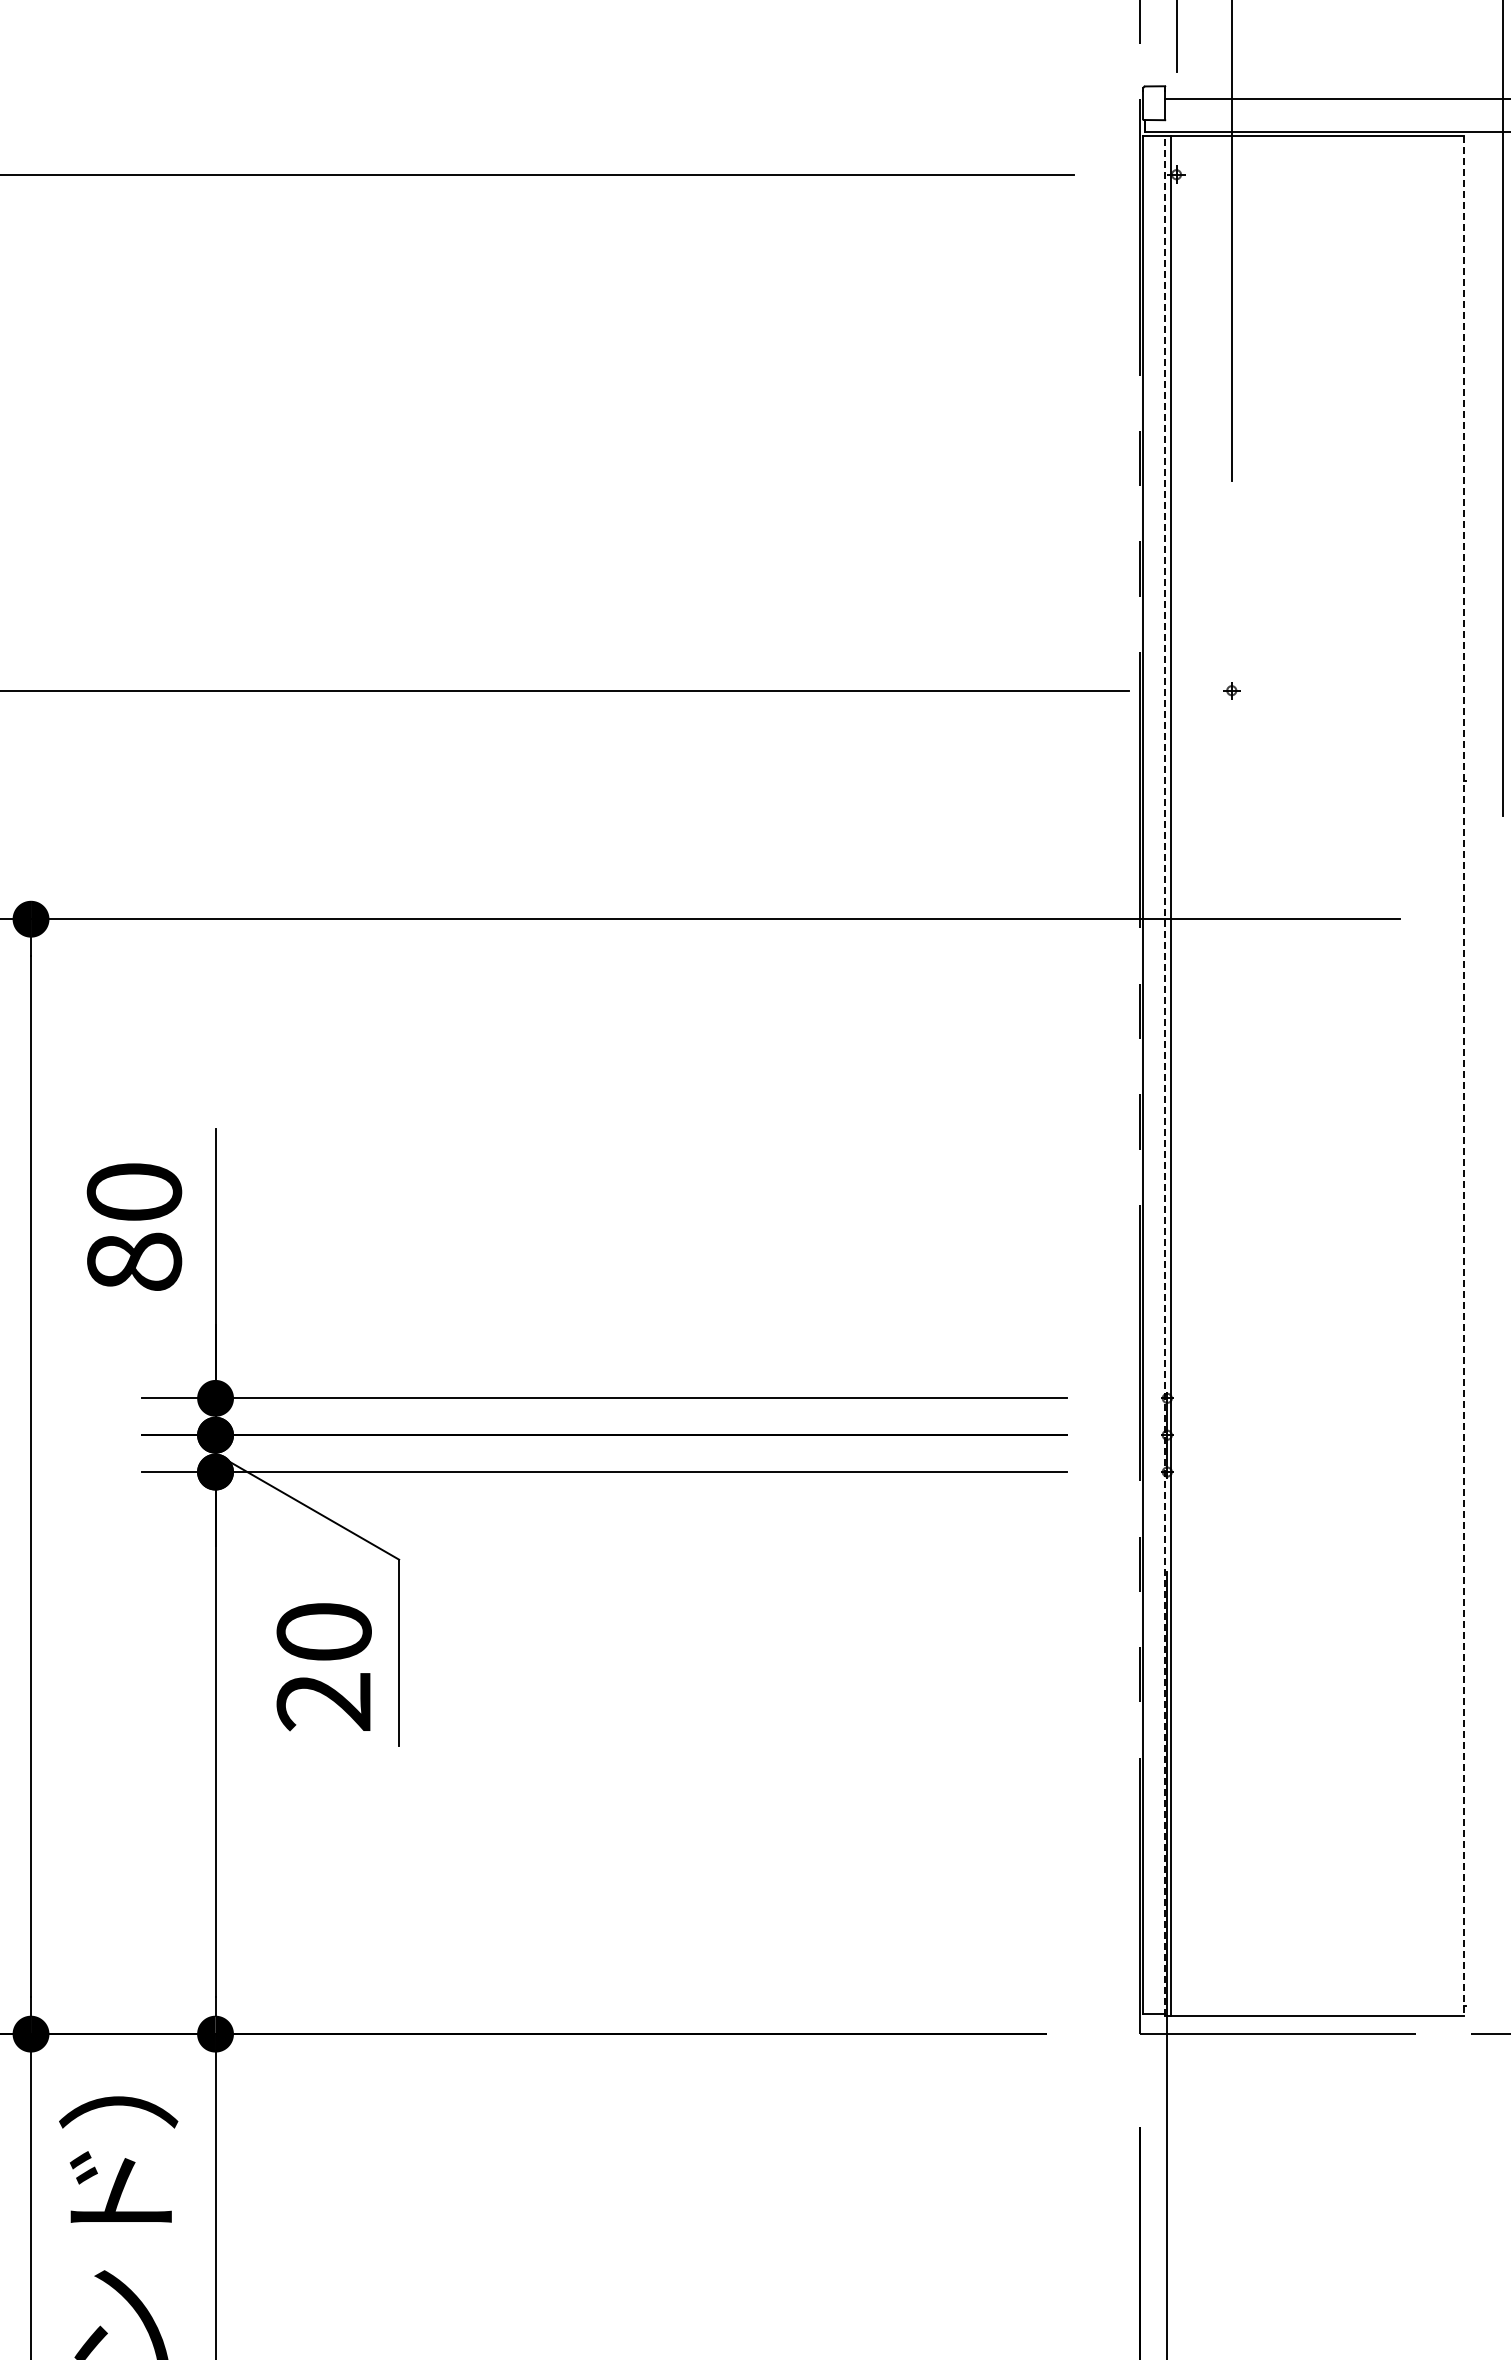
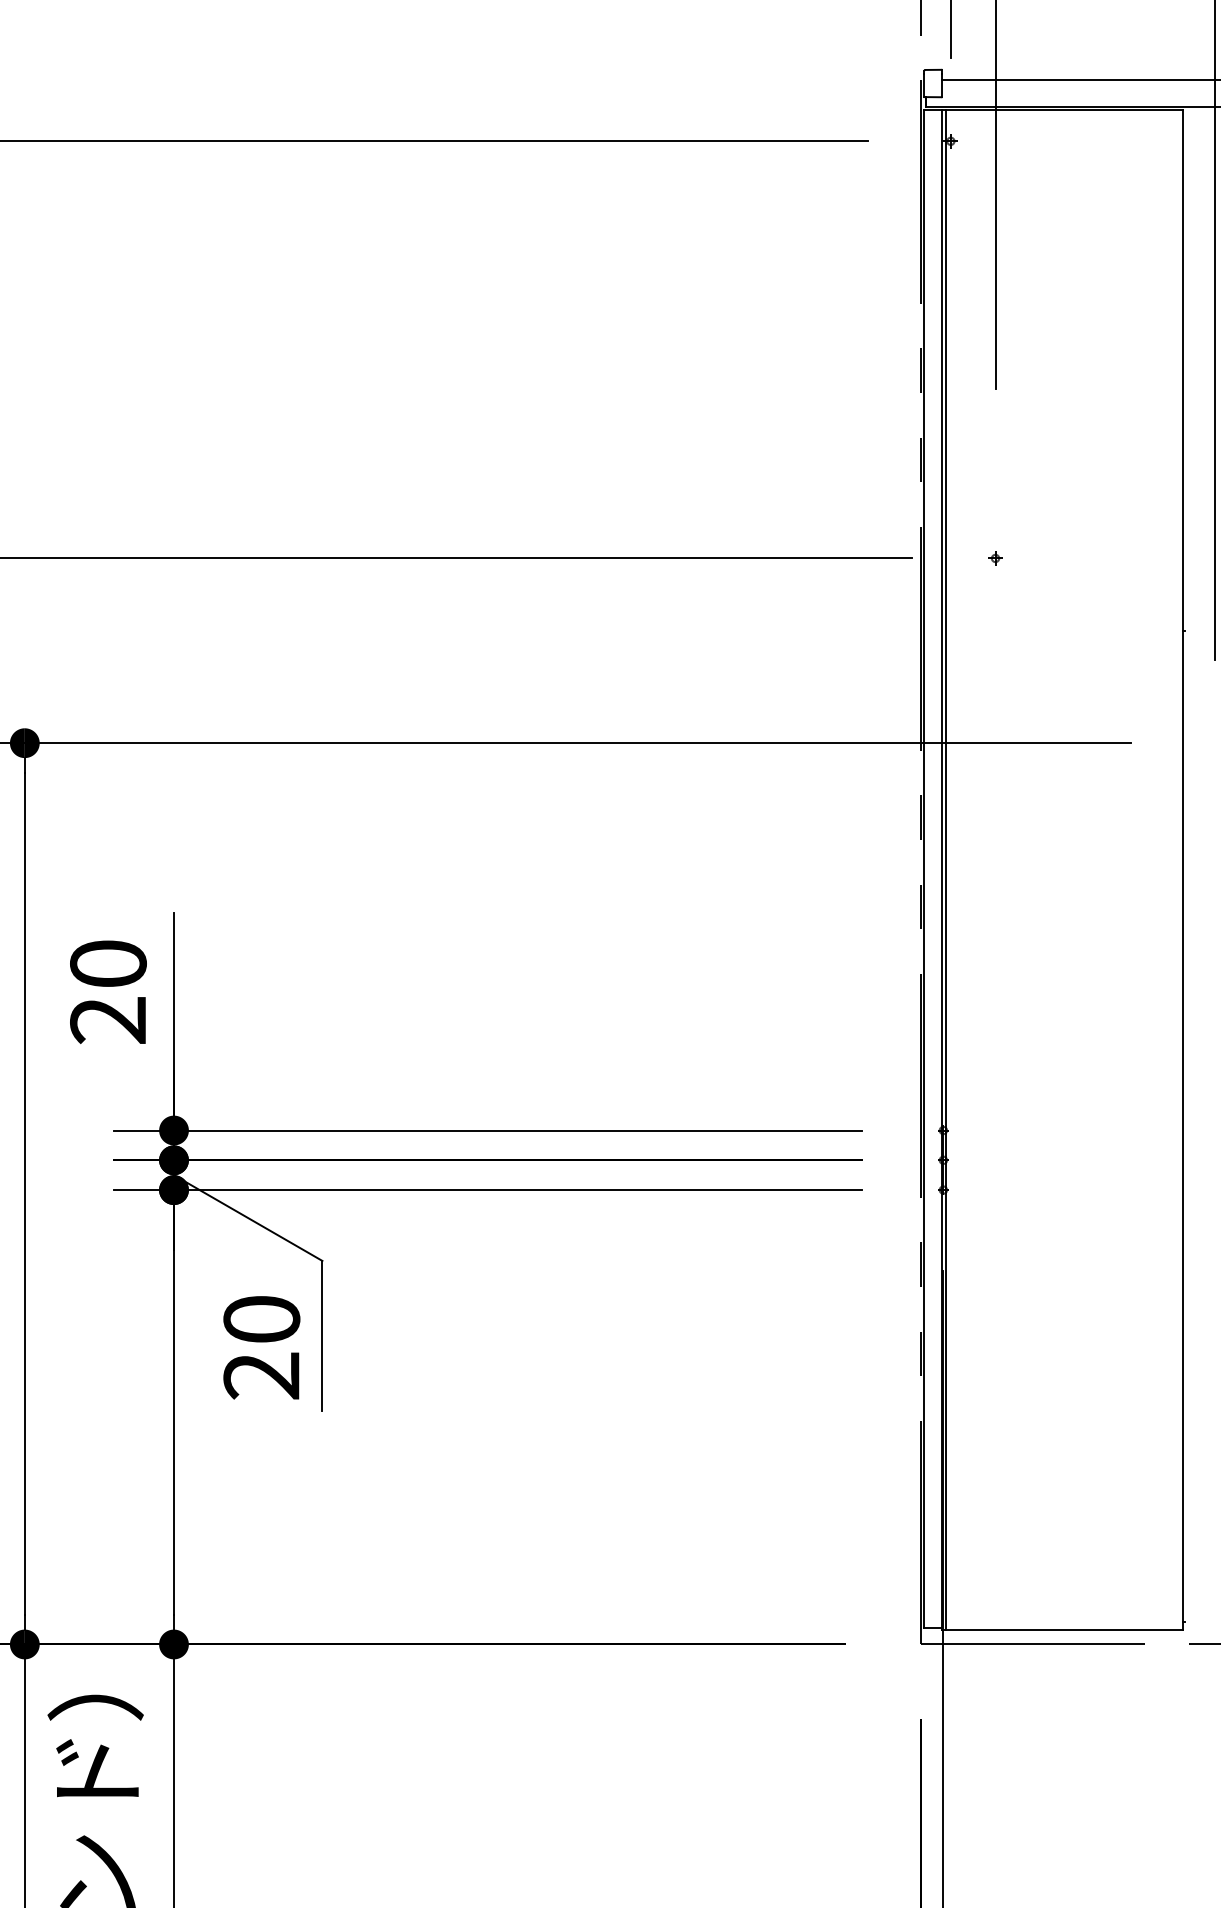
line: (1165, 1075) -> (941, 869), dashed -> solid
line: (1463, 1075) -> (1182, 869), dashed -> solid
text: (134, 1261) -> (108, 1019), 80 -> 20

